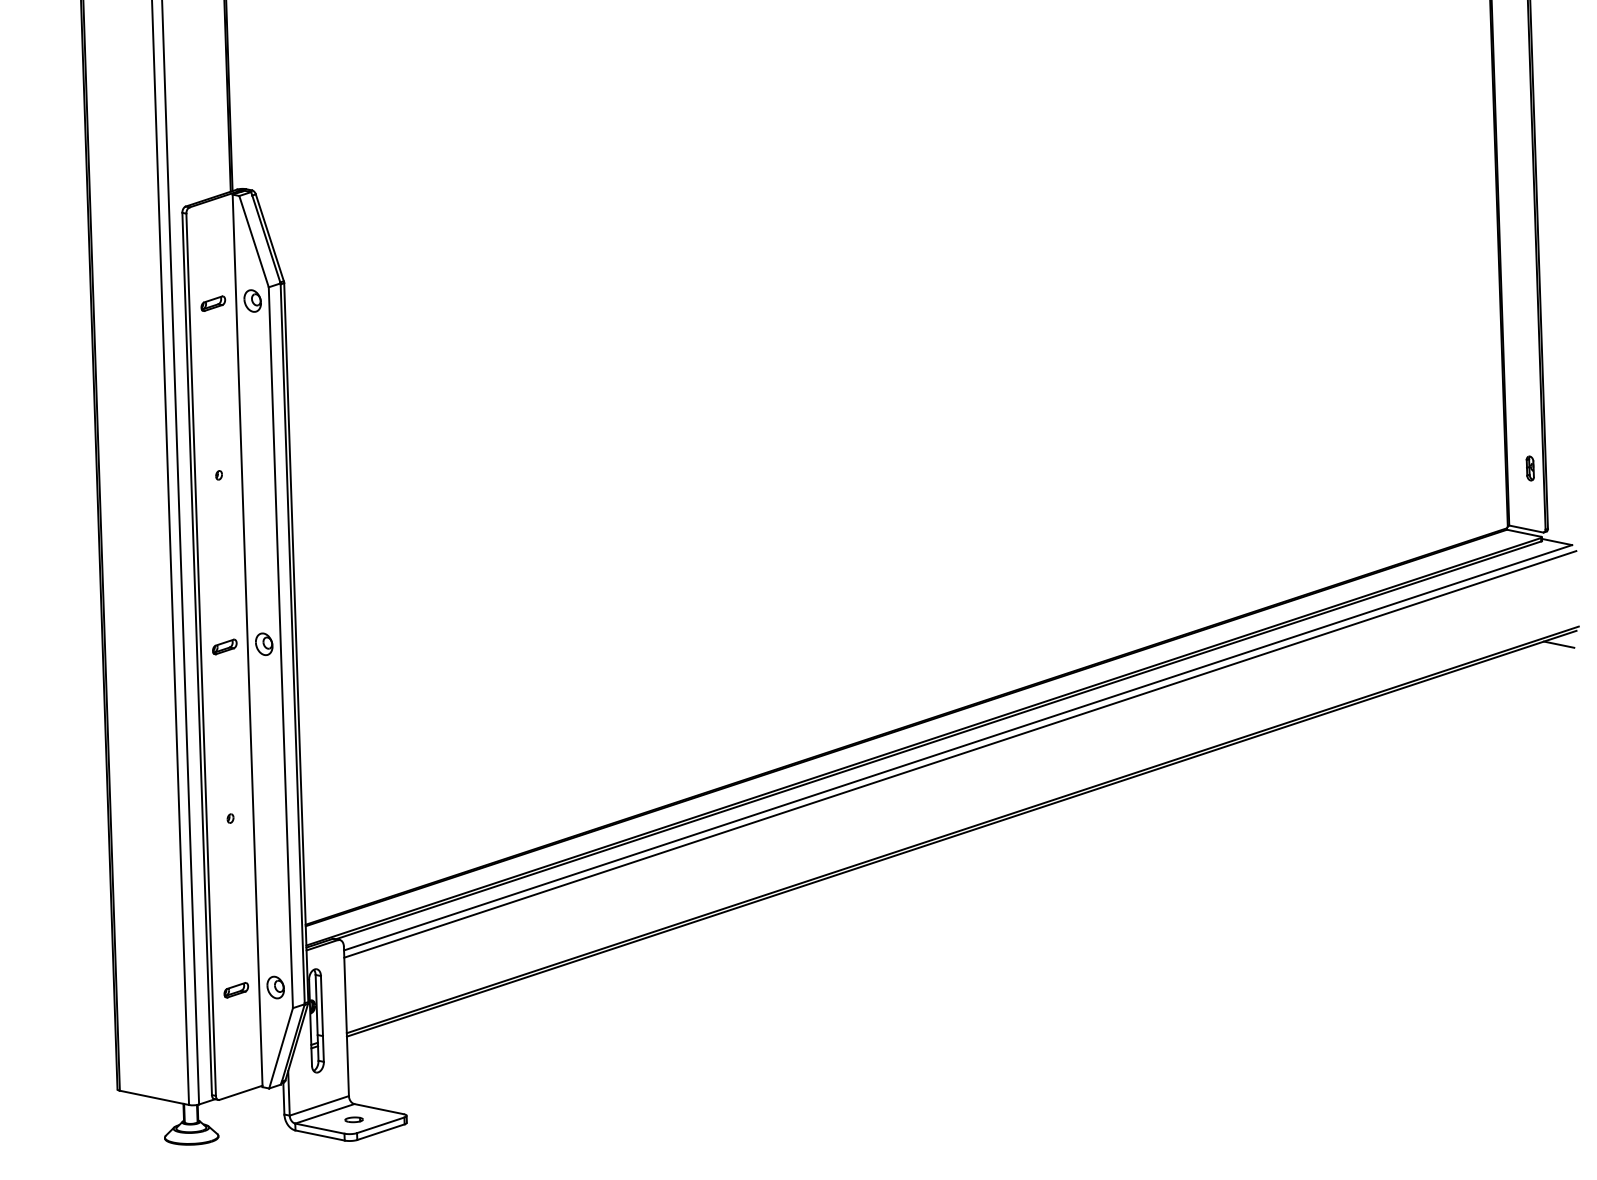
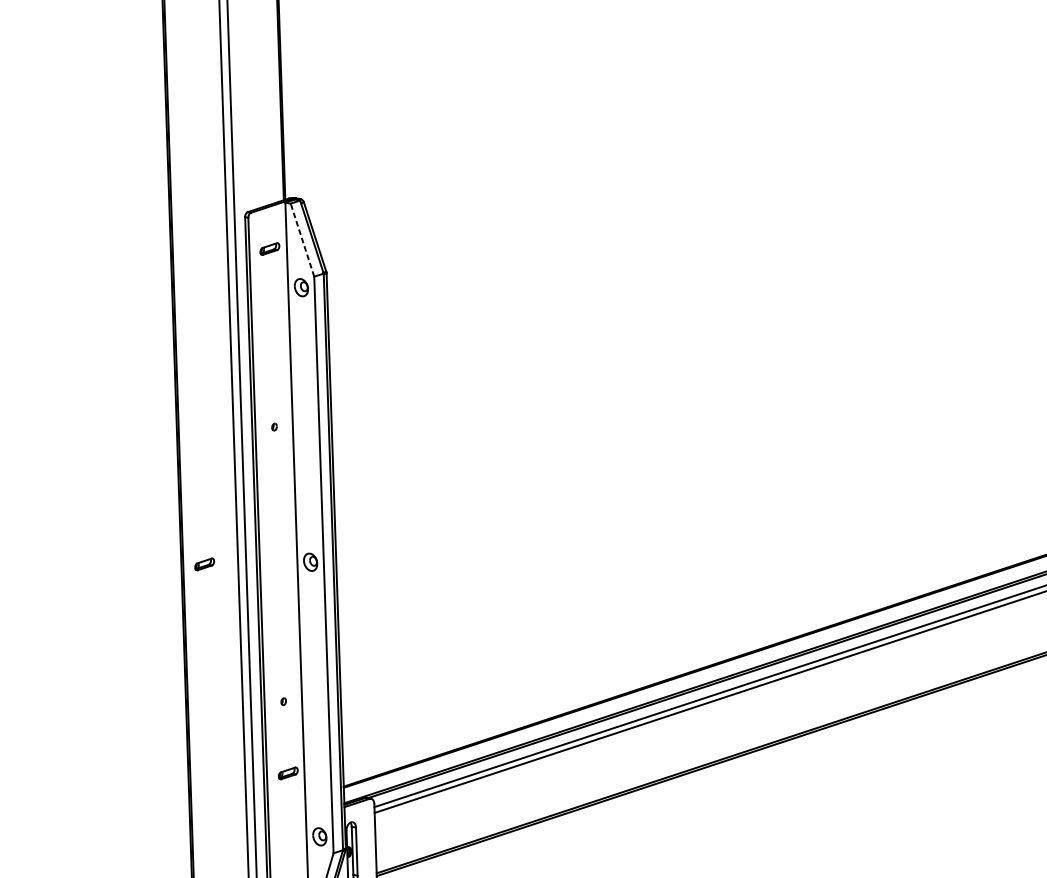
line: (254, 241) -> (302, 240), solid -> dashed
part: (213, 303) -> (270, 248), moved
part: (224, 646) -> (204, 564), moved
part: (236, 990) -> (288, 773), moved

